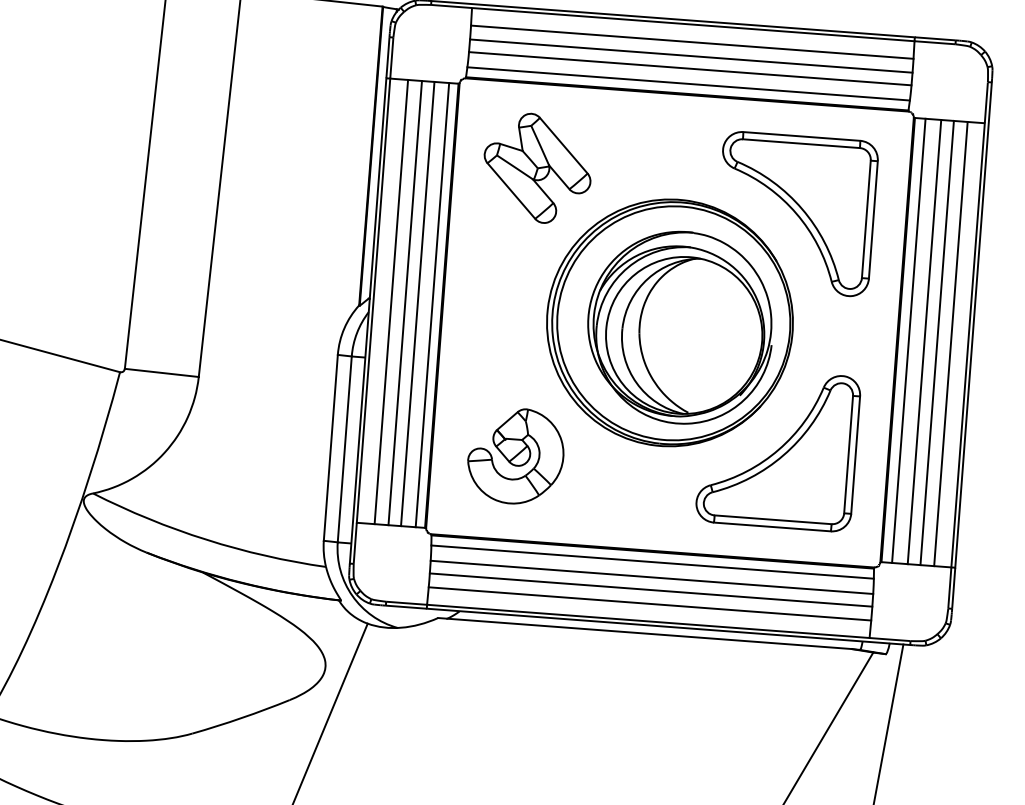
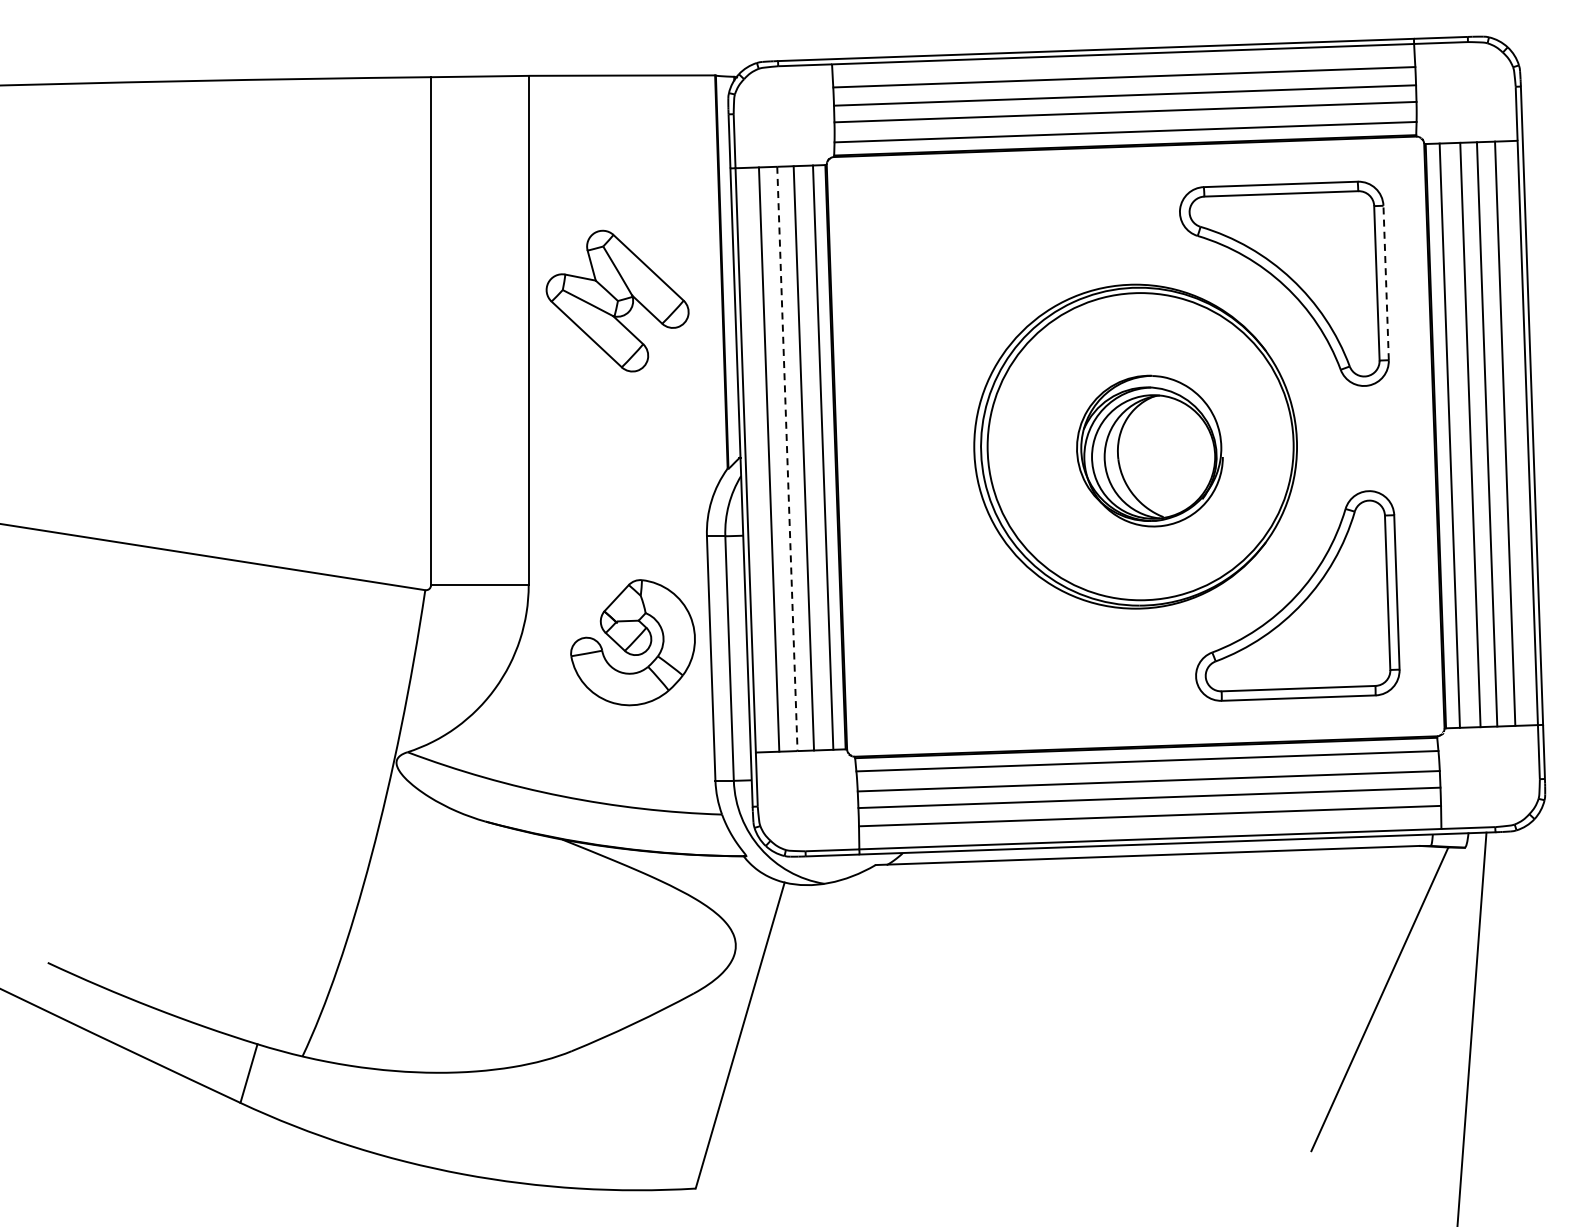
part: (537, 167) -> (617, 300), moved
line: (873, 219) -> (1386, 282), solid -> dashed
line: (405, 303) -> (787, 459), solid -> dashed
part: (680, 326) -> (1149, 450), size x0.6
part: (515, 455) -> (632, 642), moved

